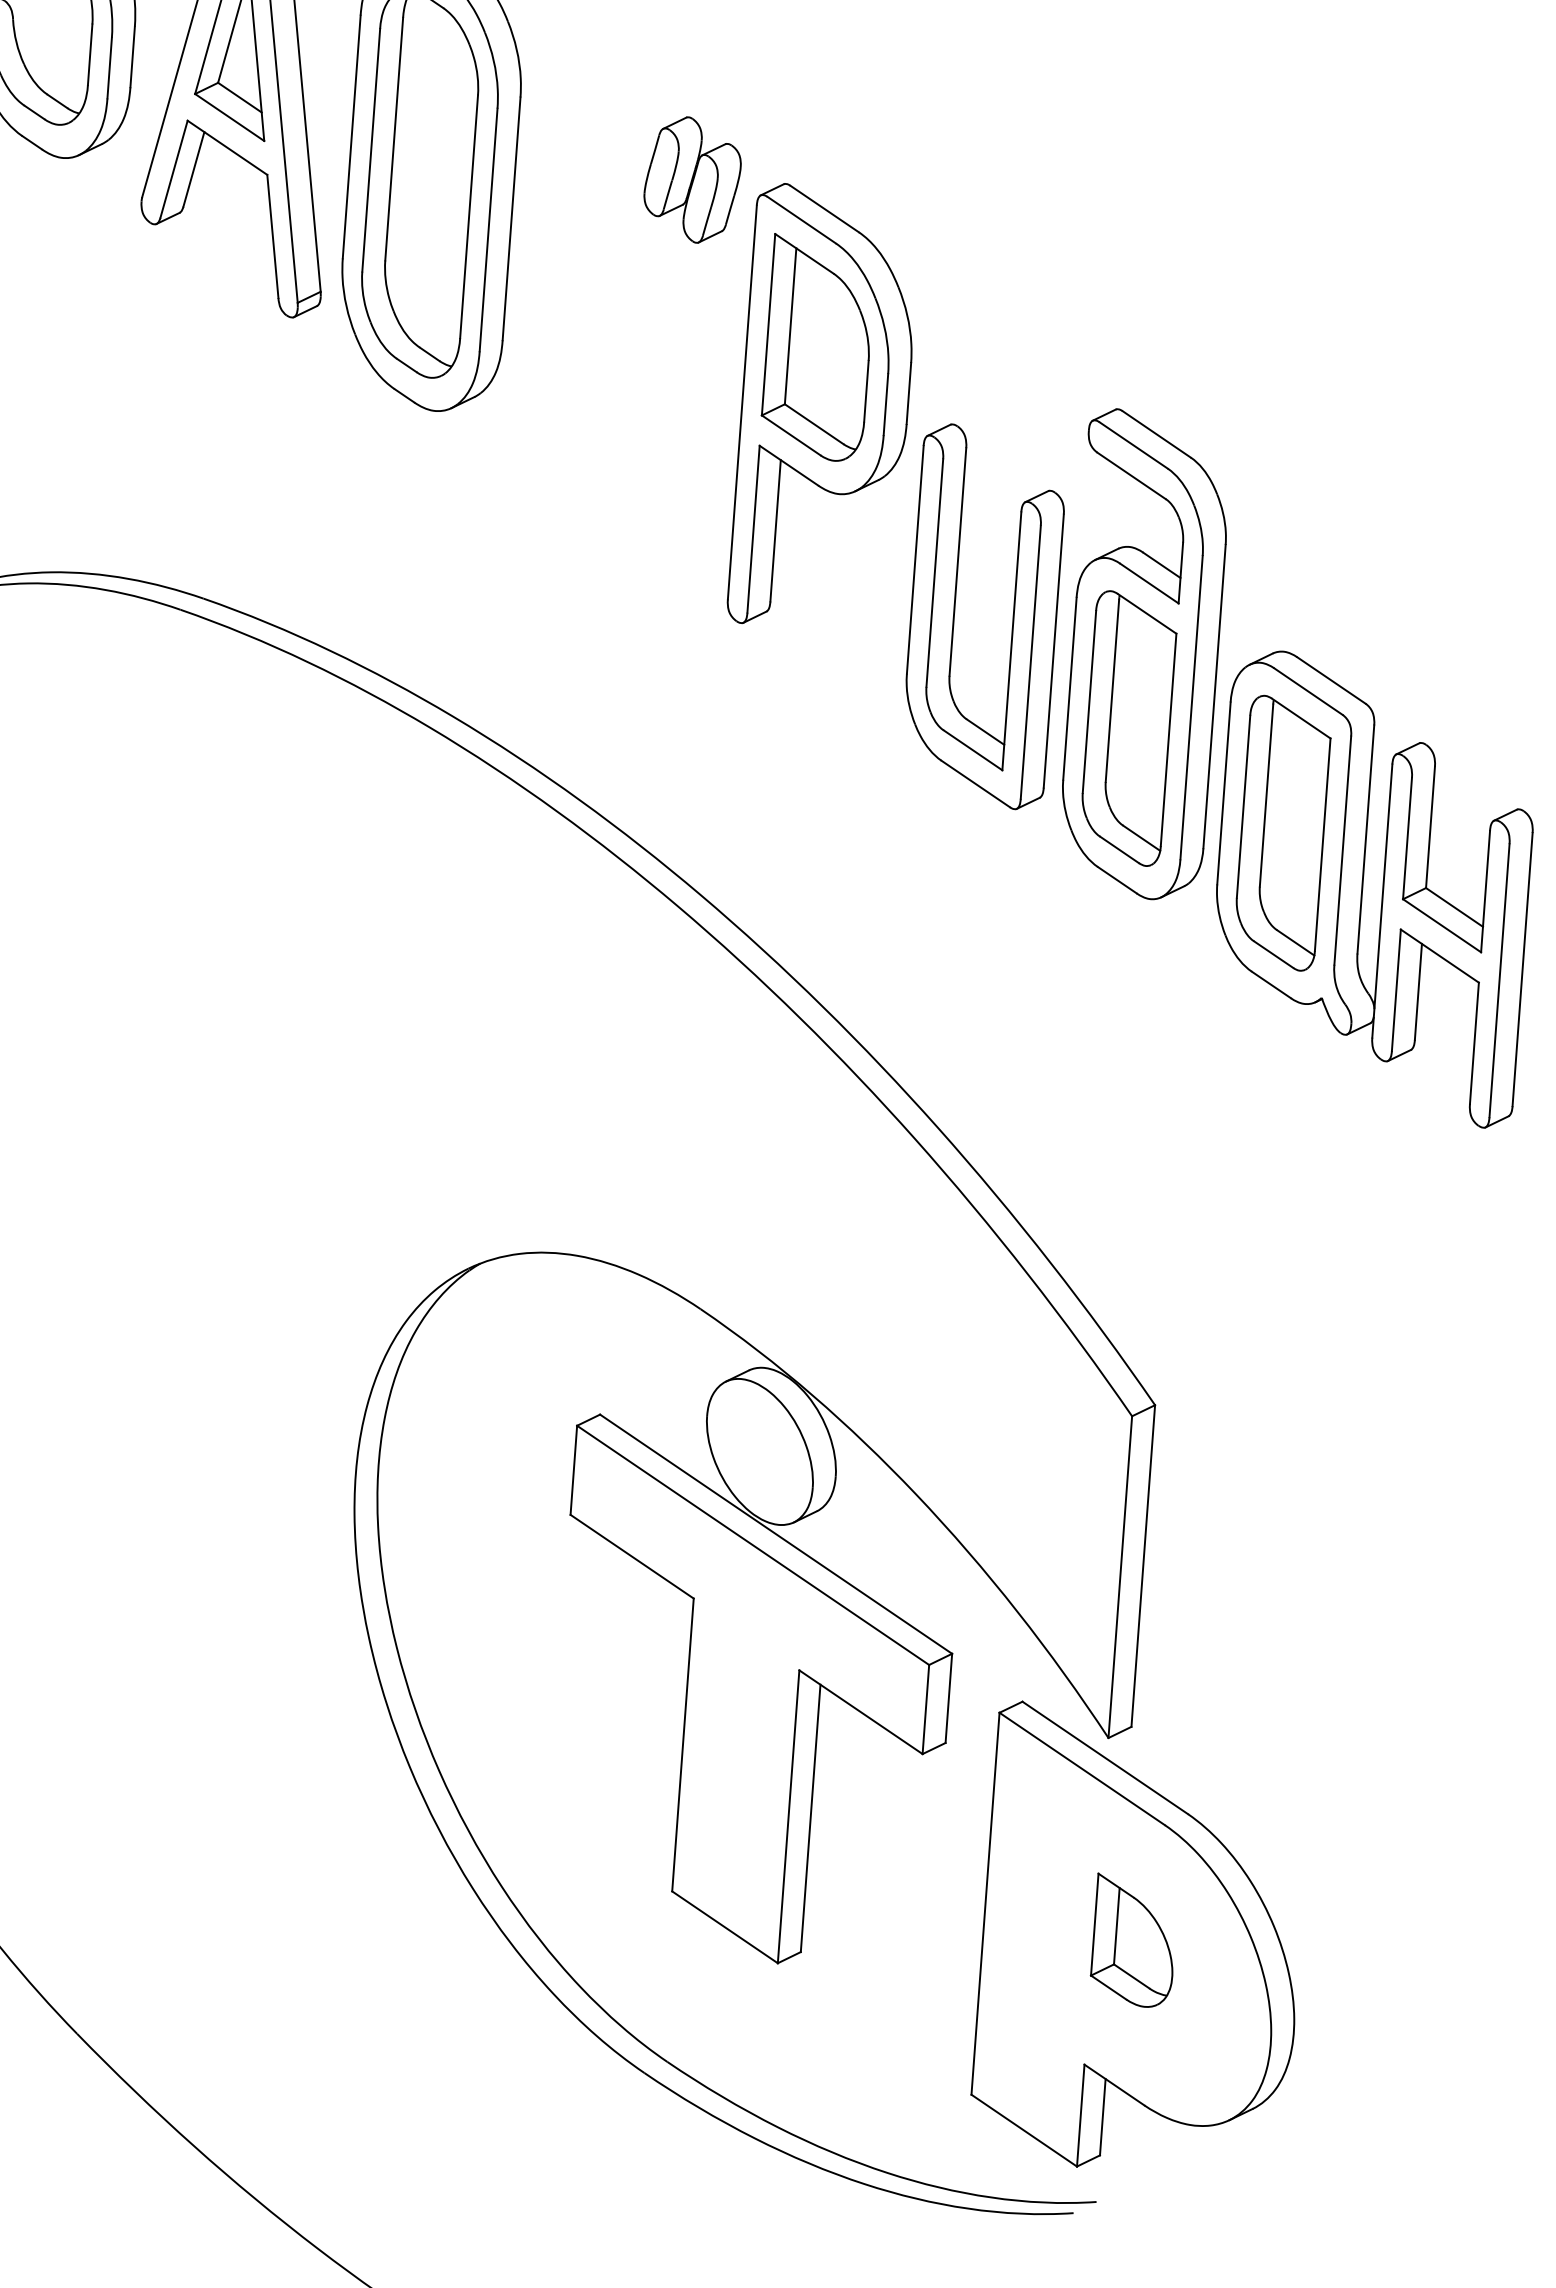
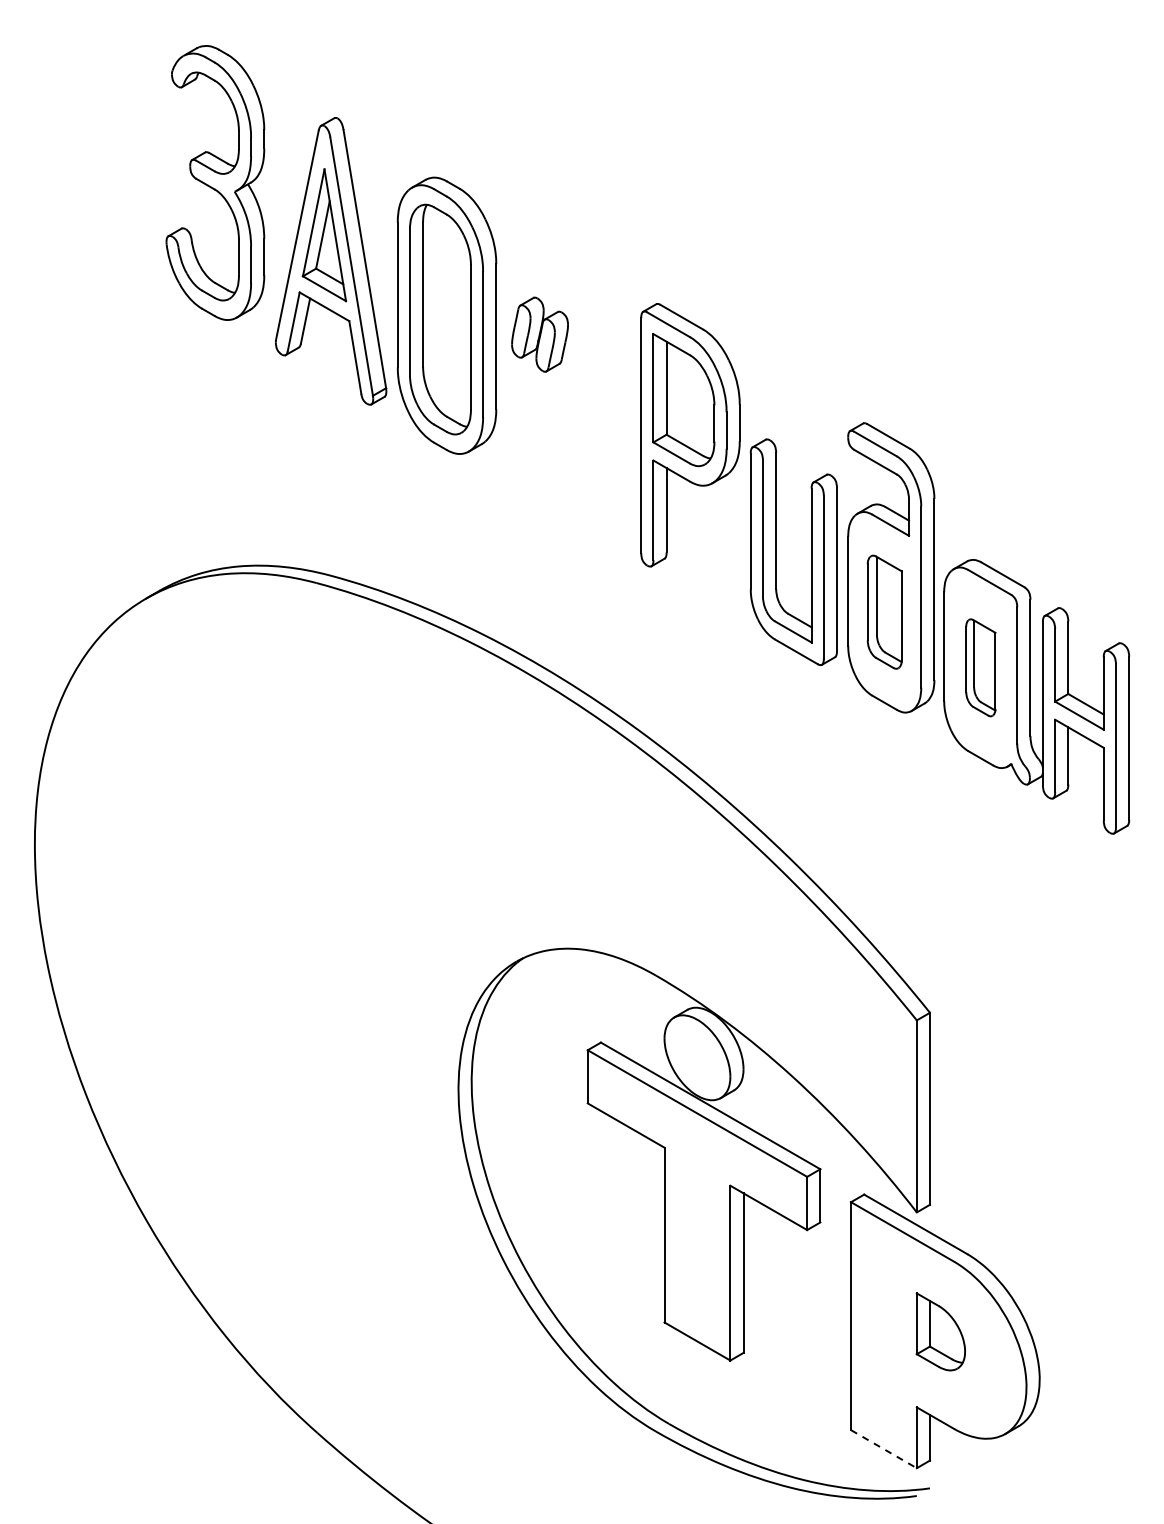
part: (691, 179) -> (539, 334), moved
part: (1128, 727) -> (884, 611), size x0.7
part: (1282, 832) -> (980, 667), size x0.6
line: (1023, 2131) -> (883, 1449), solid -> dashed

